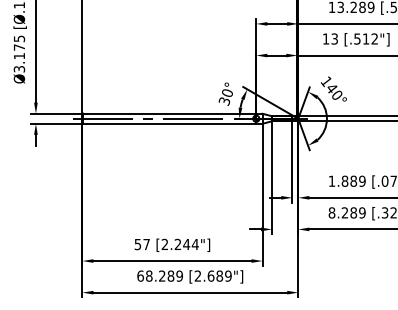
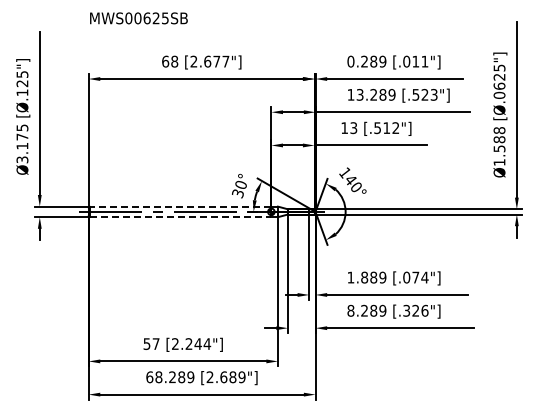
line: (169, 113) -> (180, 206), solid -> dashed
line: (169, 124) -> (180, 217), solid -> dashed

